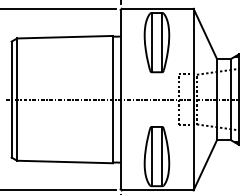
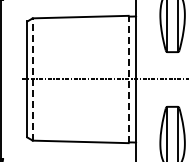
line: (17, 99) -> (33, 79), solid -> dashed
line: (113, 99) -> (129, 79), solid -> dashed

